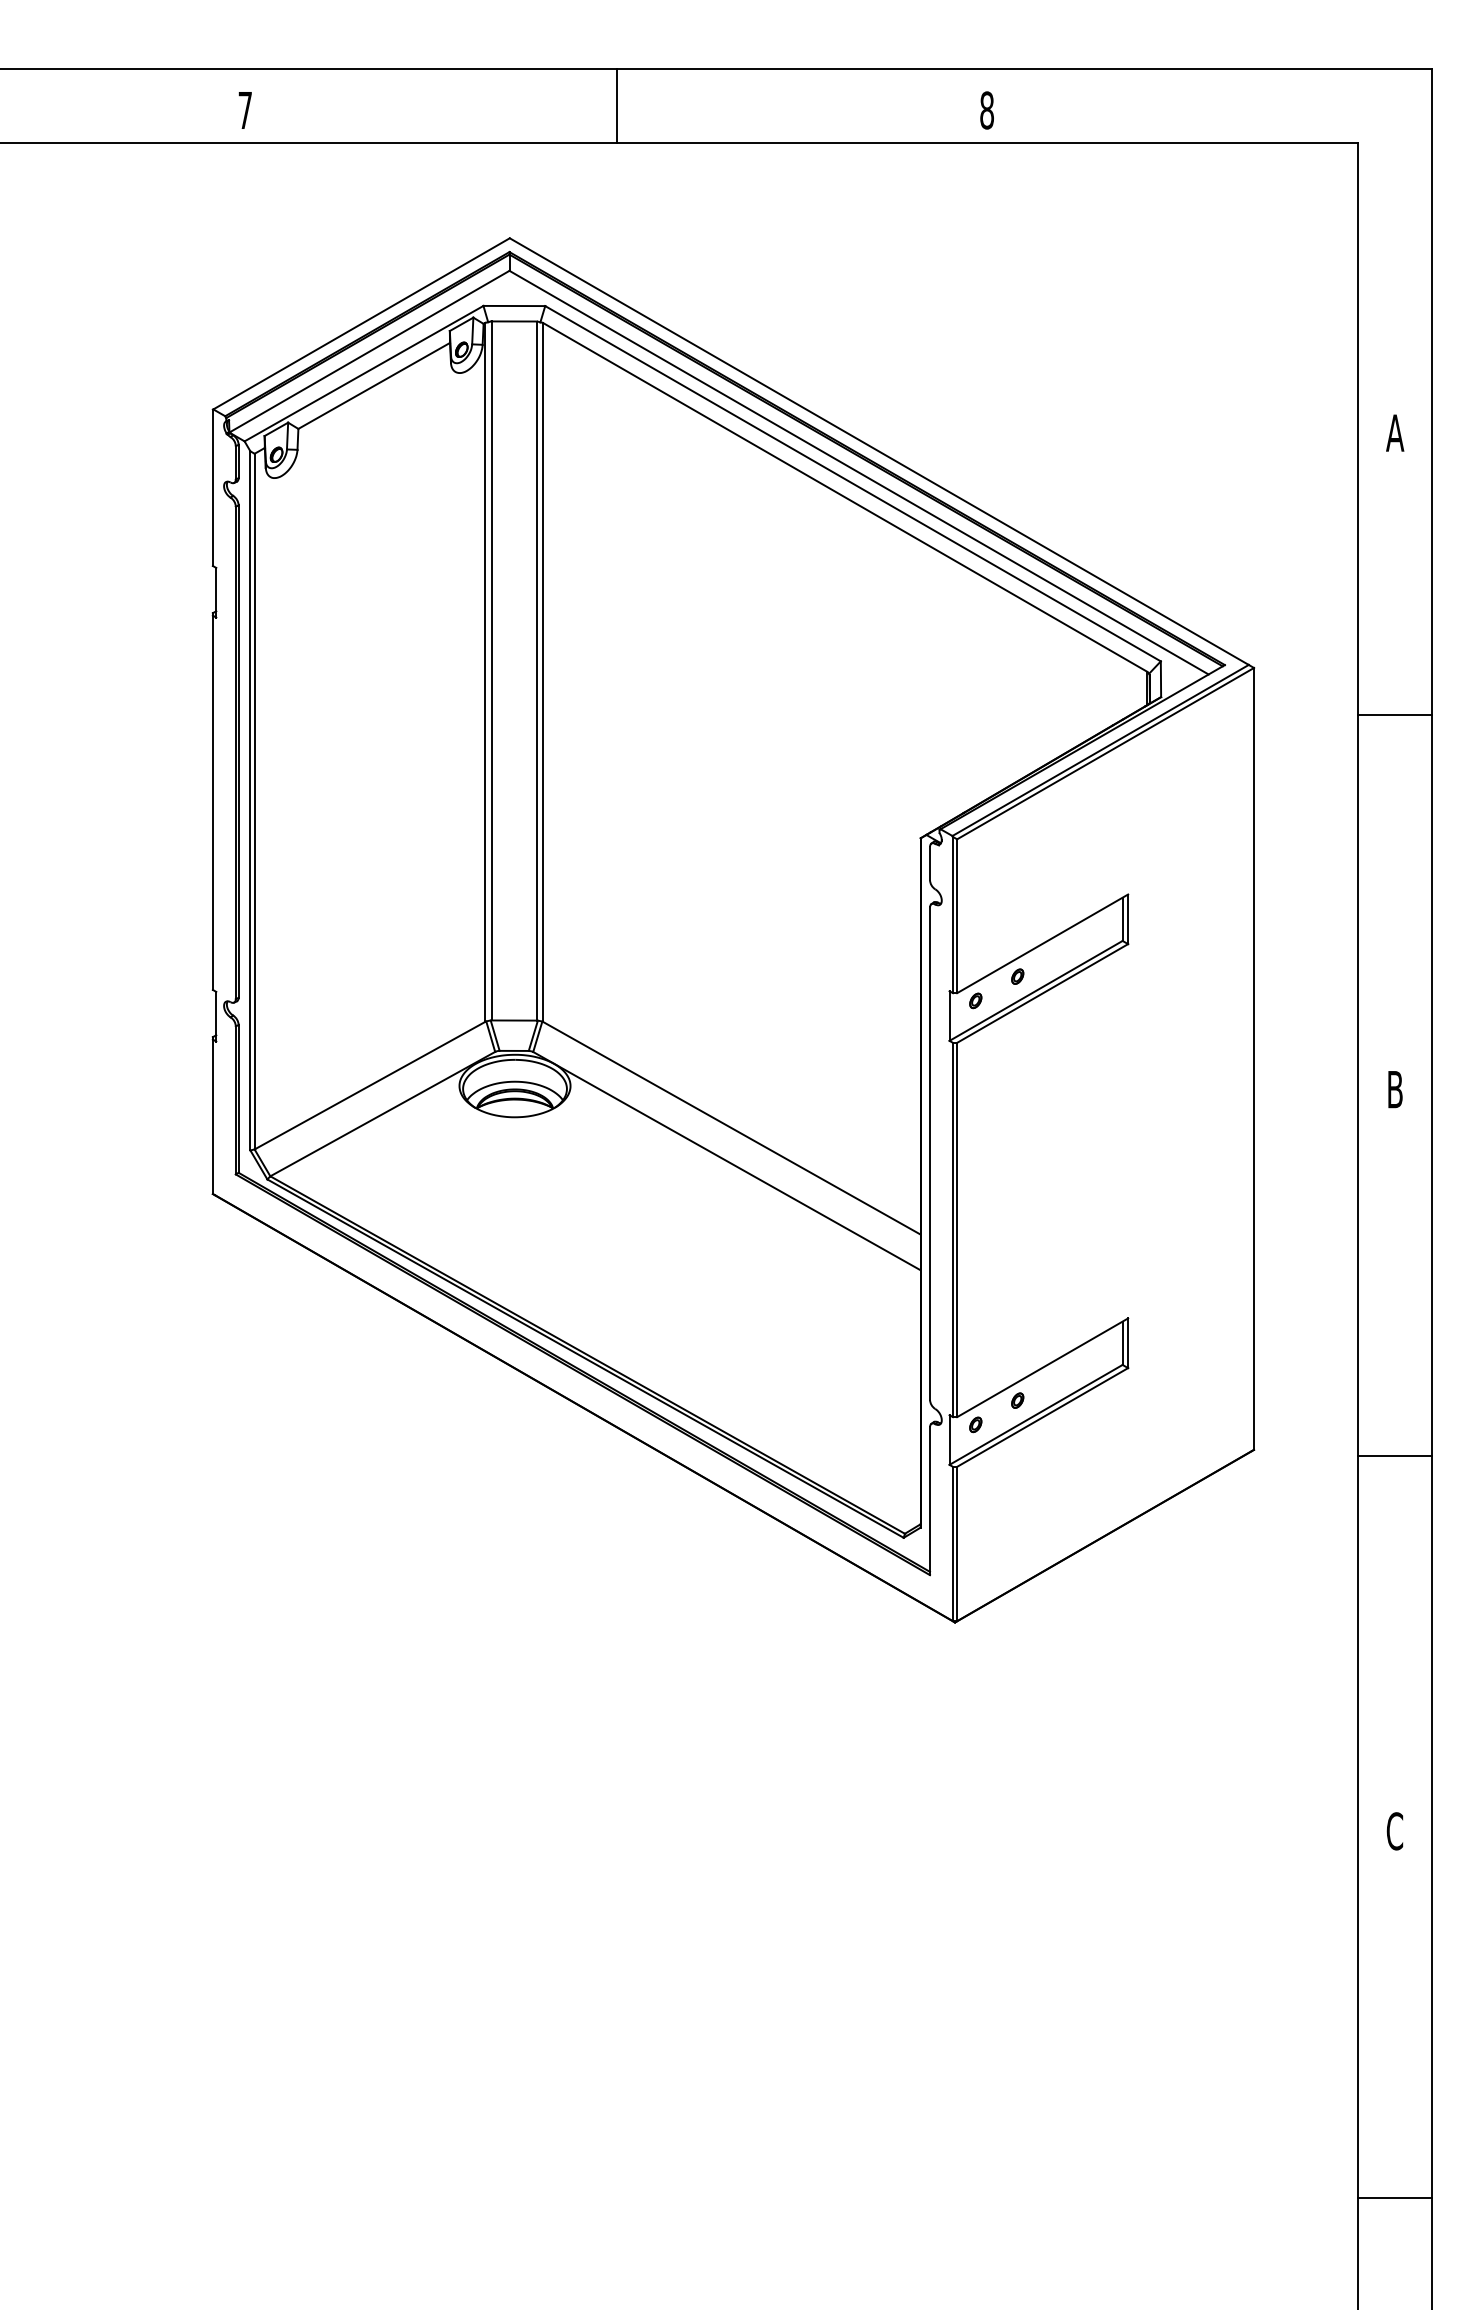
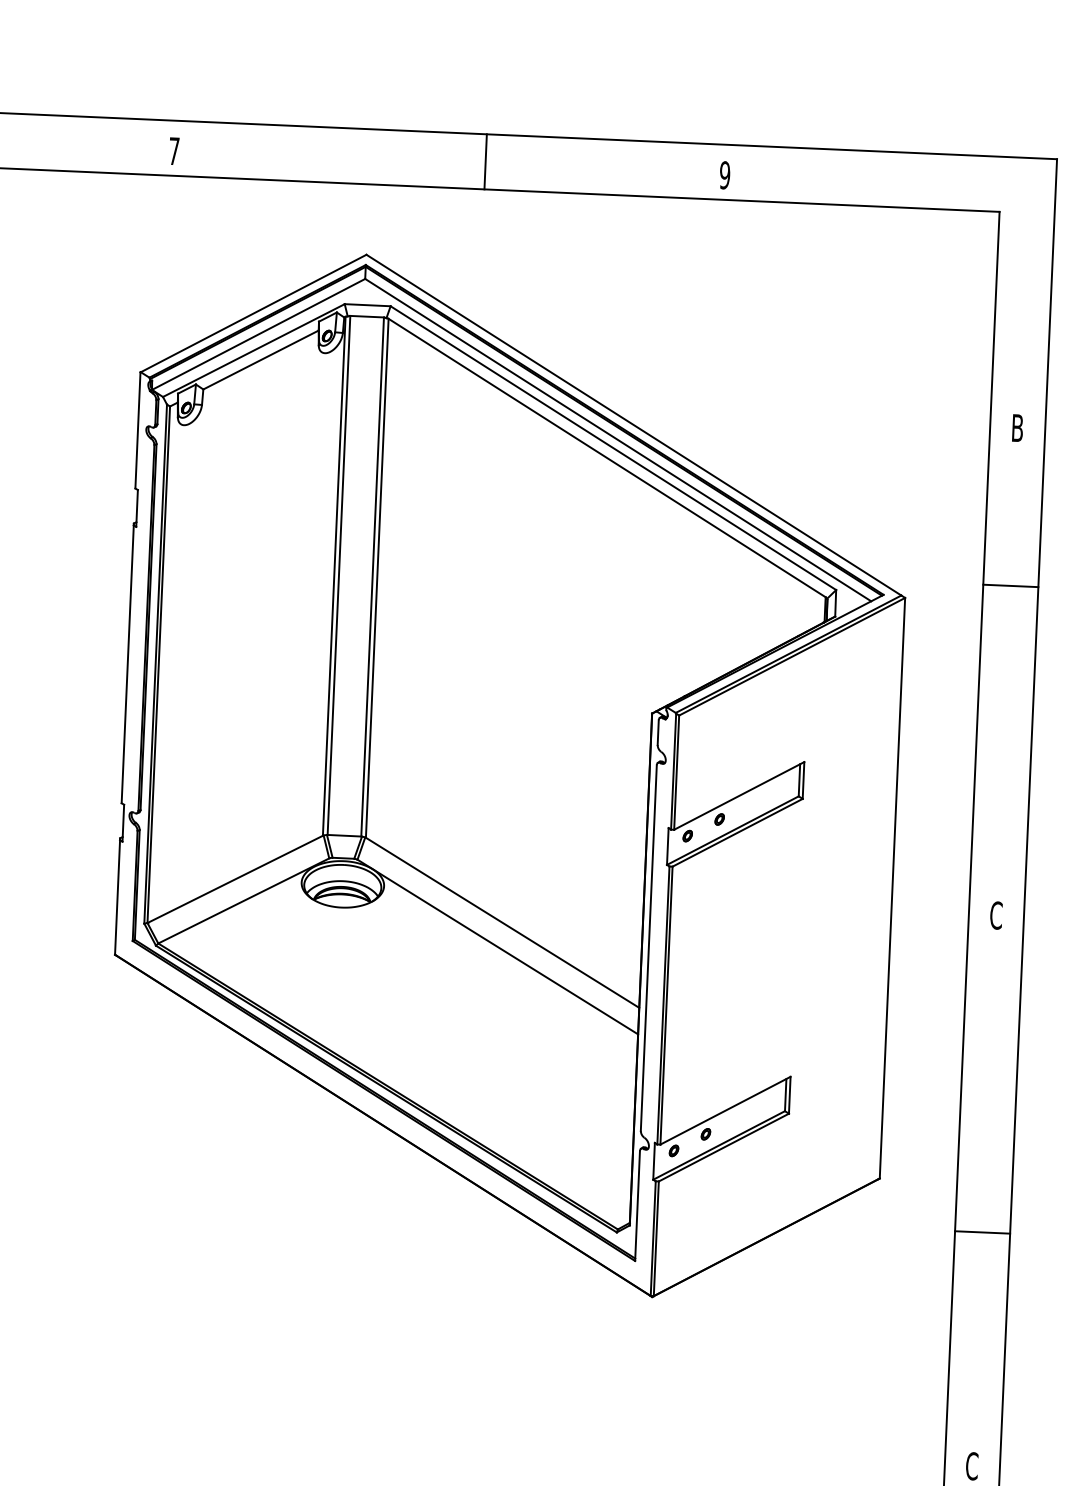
line: (616, 106) -> (485, 161), moved
text: (986, 110) -> (724, 175), 8 -> 9
text: (1395, 432) -> (1017, 427), A -> B
line: (1395, 714) -> (1010, 585), moved
text: (1395, 1089) -> (996, 915), B -> C
line: (1395, 1456) -> (982, 1232), moved

